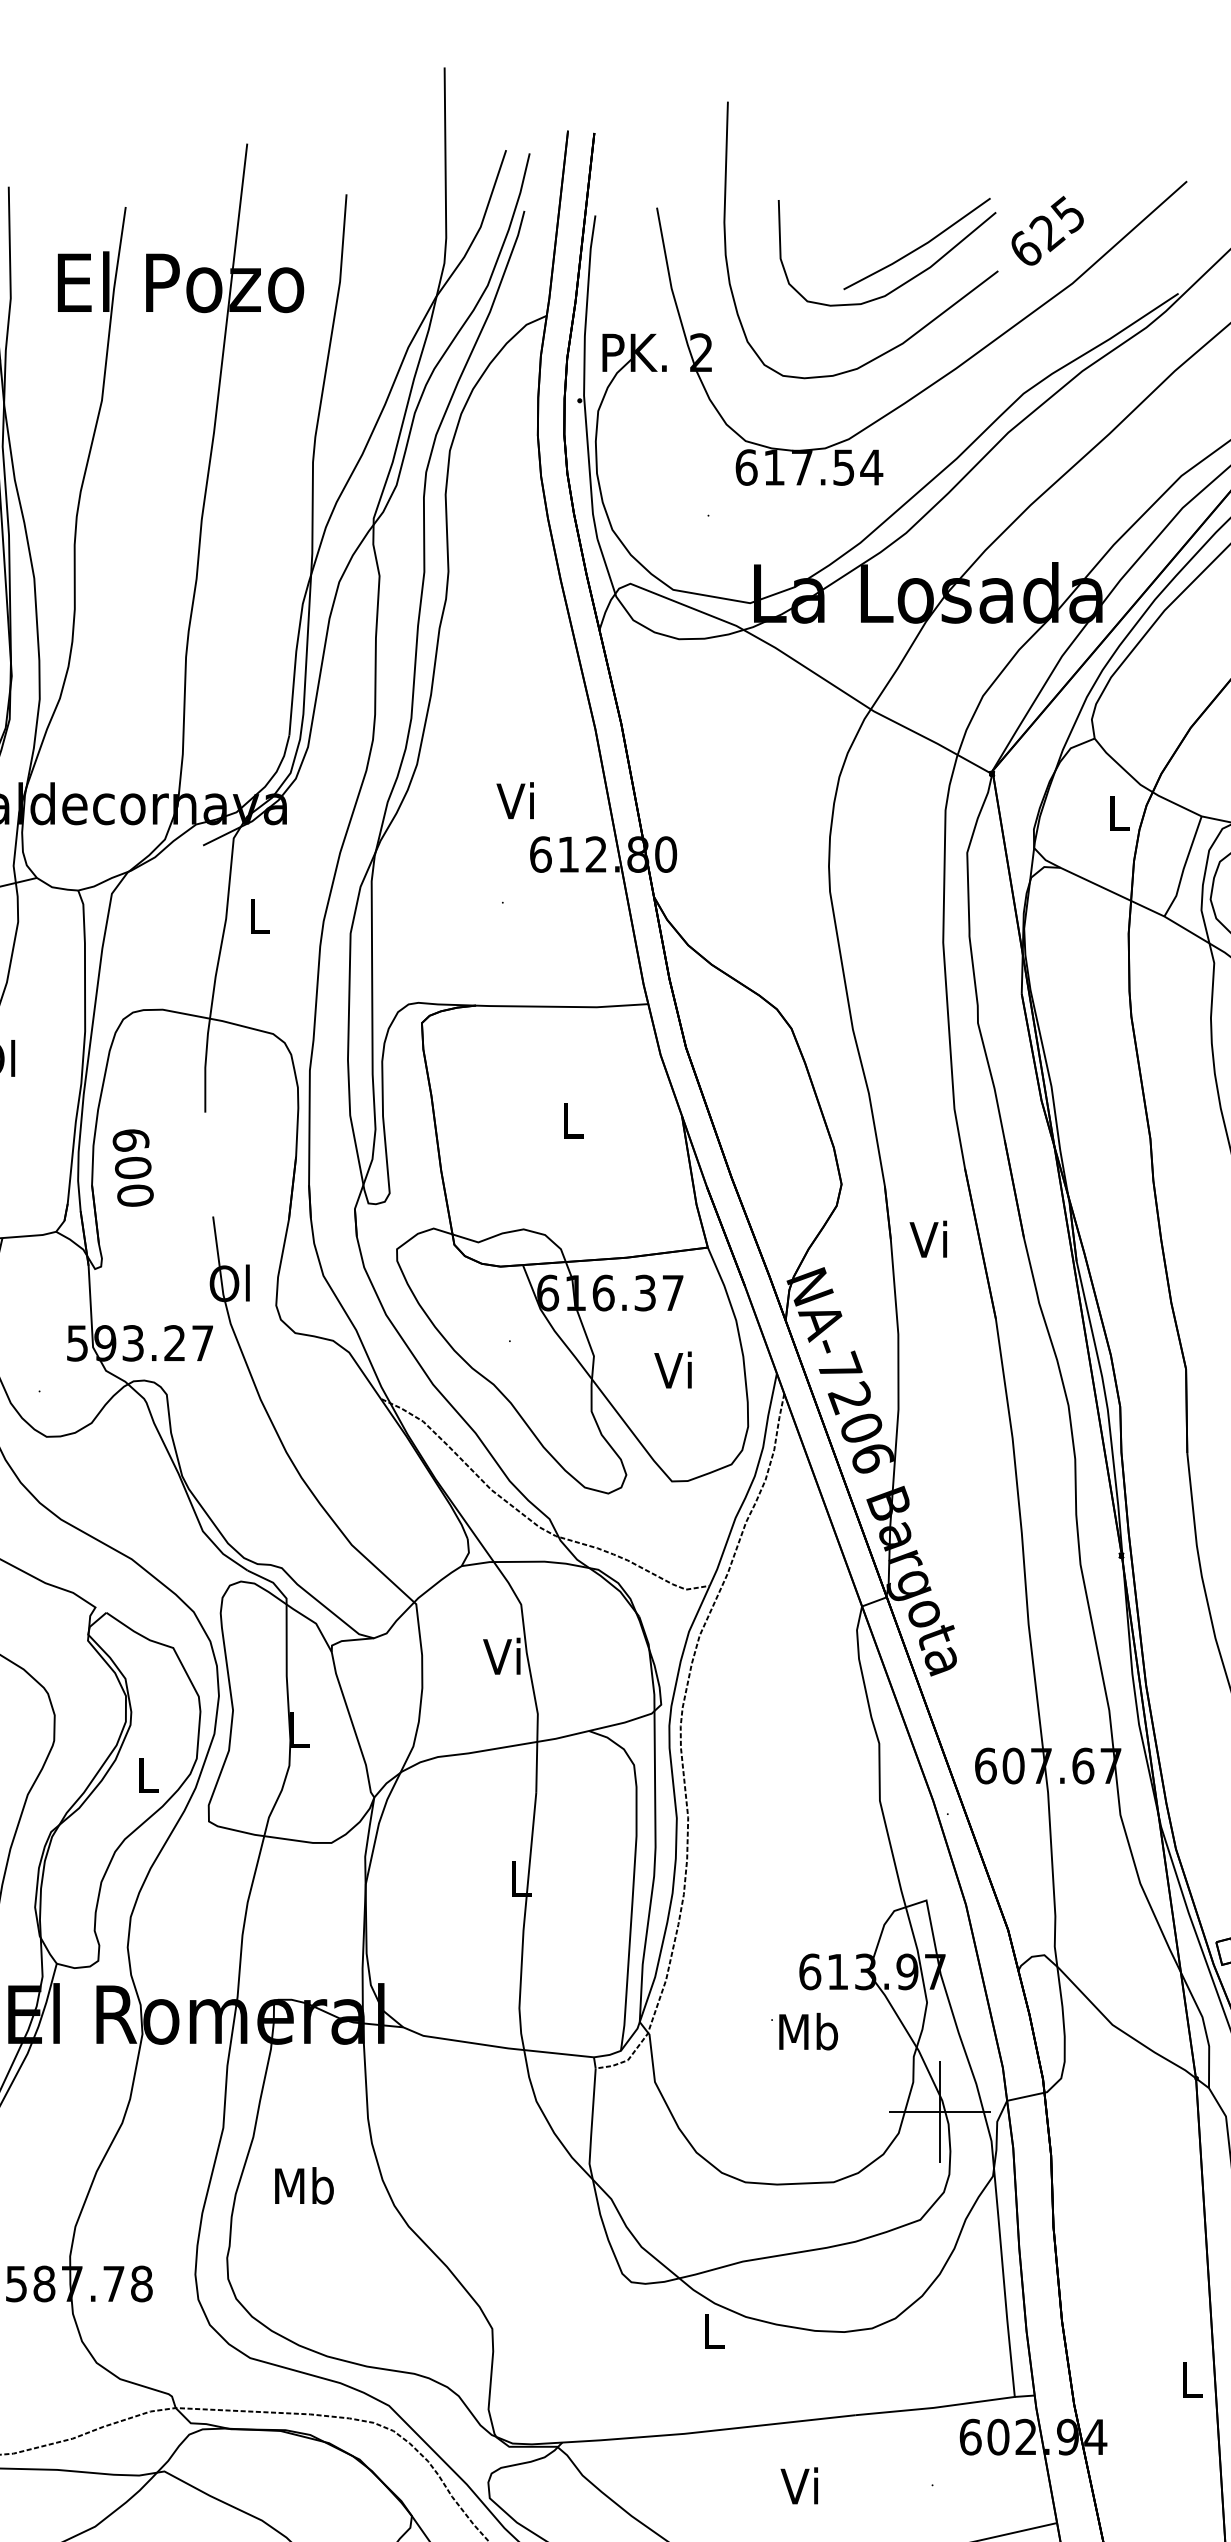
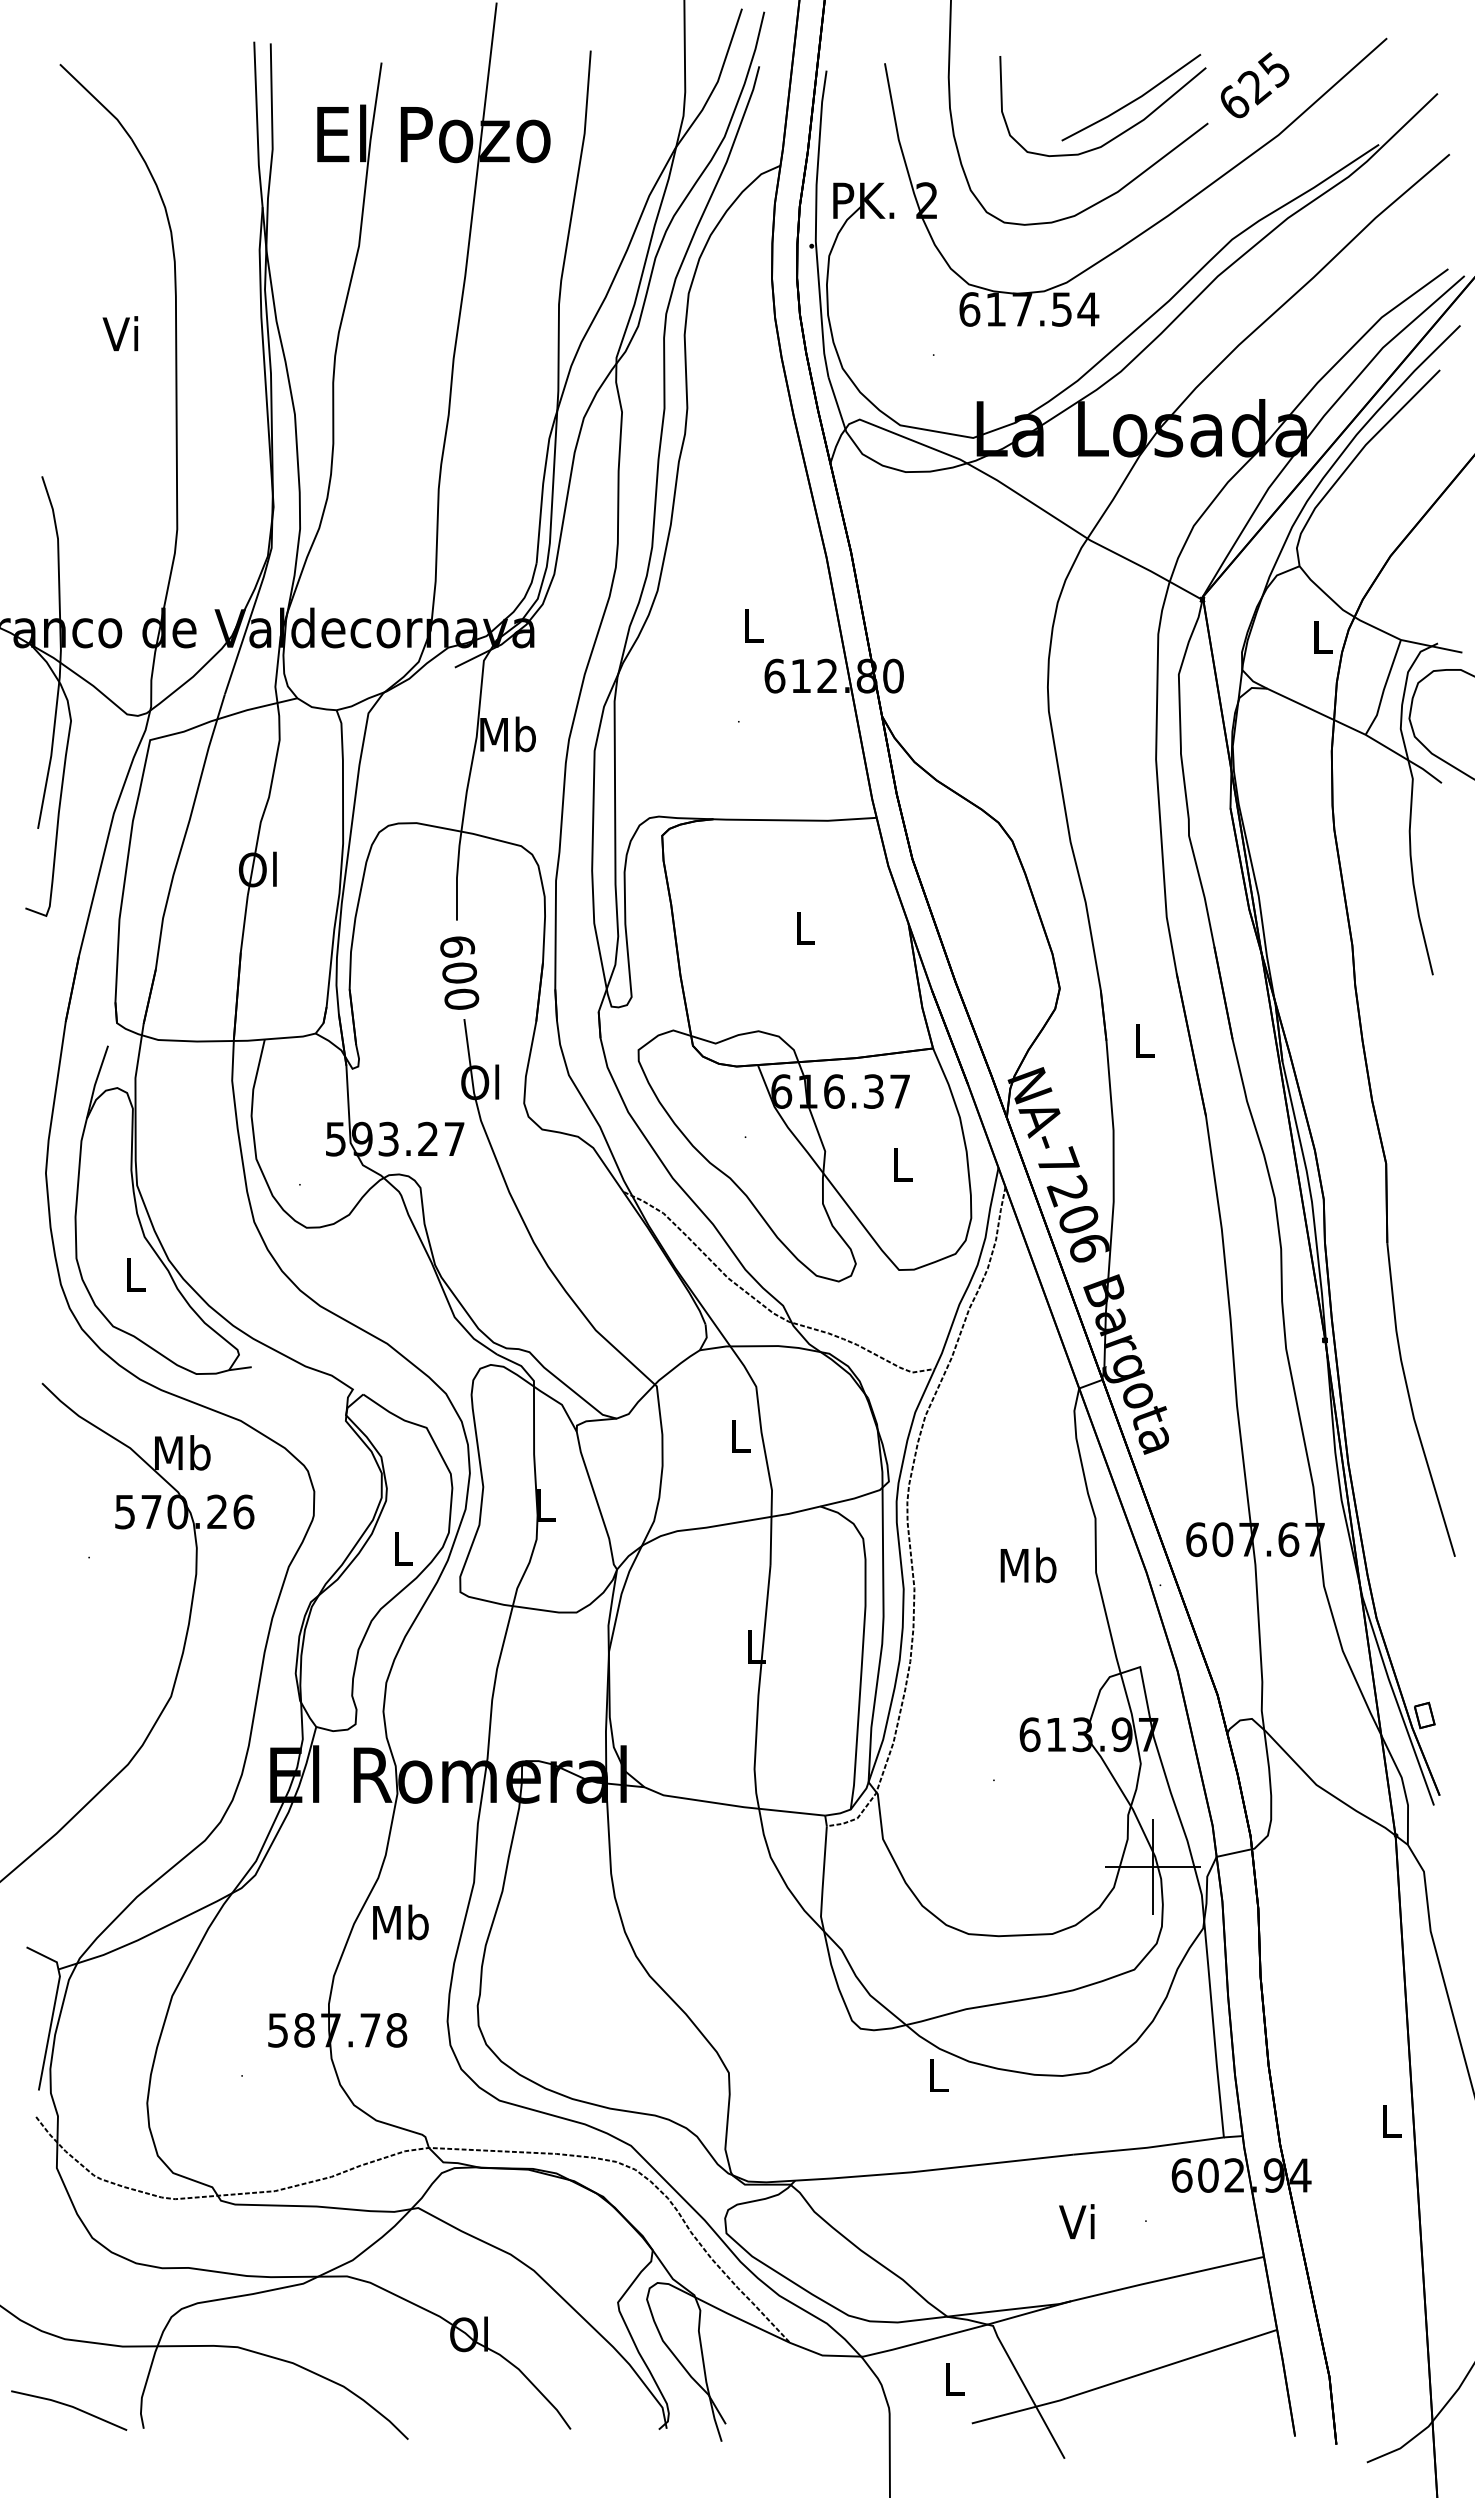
text: (515, 800) -> (750, 624), Vi -> L
text: (258, 916) -> (507, 734), L -> Mb
text: (133, 1167) -> (459, 972), moved
text: (927, 1239) -> (1141, 1040), Vi -> L
text: (672, 1370) -> (899, 1164), Vi -> L
text: (501, 1656) -> (737, 1435), Vi -> L
text: (808, 2031) -> (1028, 1565), moved
text: (304, 2185) -> (400, 1922), moved
text: (799, 2485) -> (1076, 2221), moved

